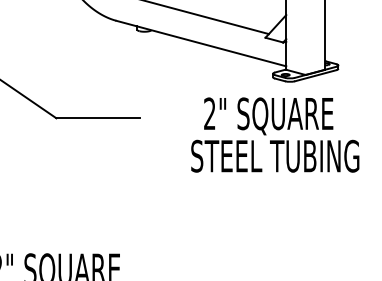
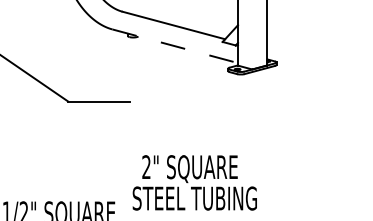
line: (201, 43) -> (175, 46), solid -> dashed
text: (274, 134) -> (194, 182), moved

